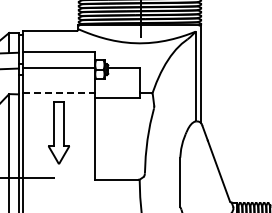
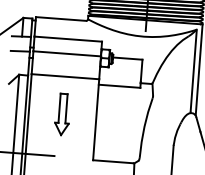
line: (59, 92) -> (66, 76), dashed -> solid
part: (58, 133) -> (62, 114), size x0.71

